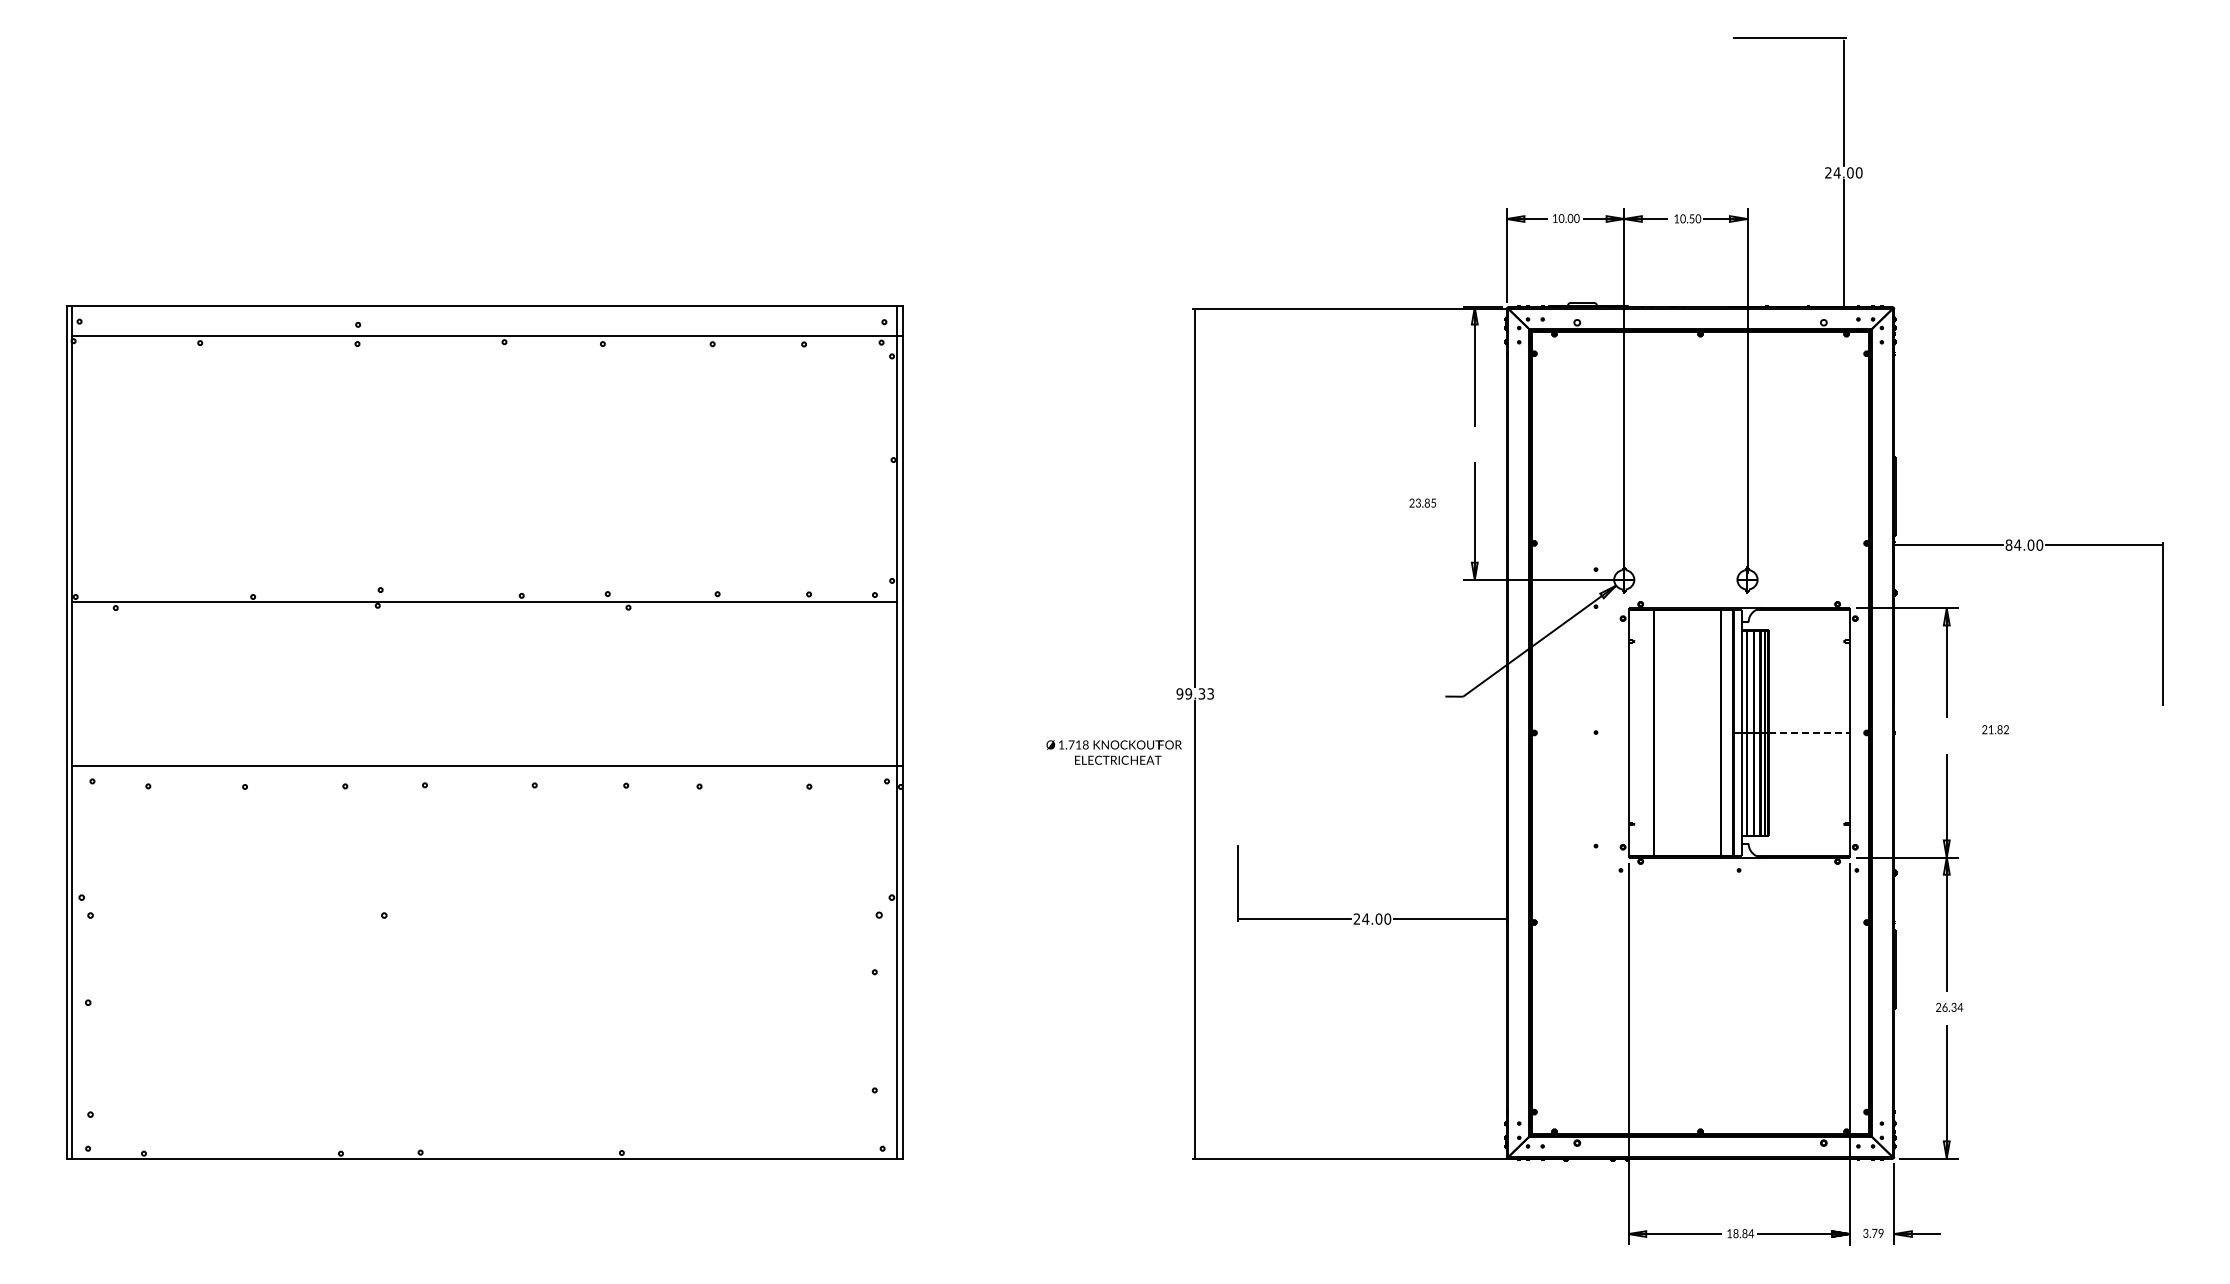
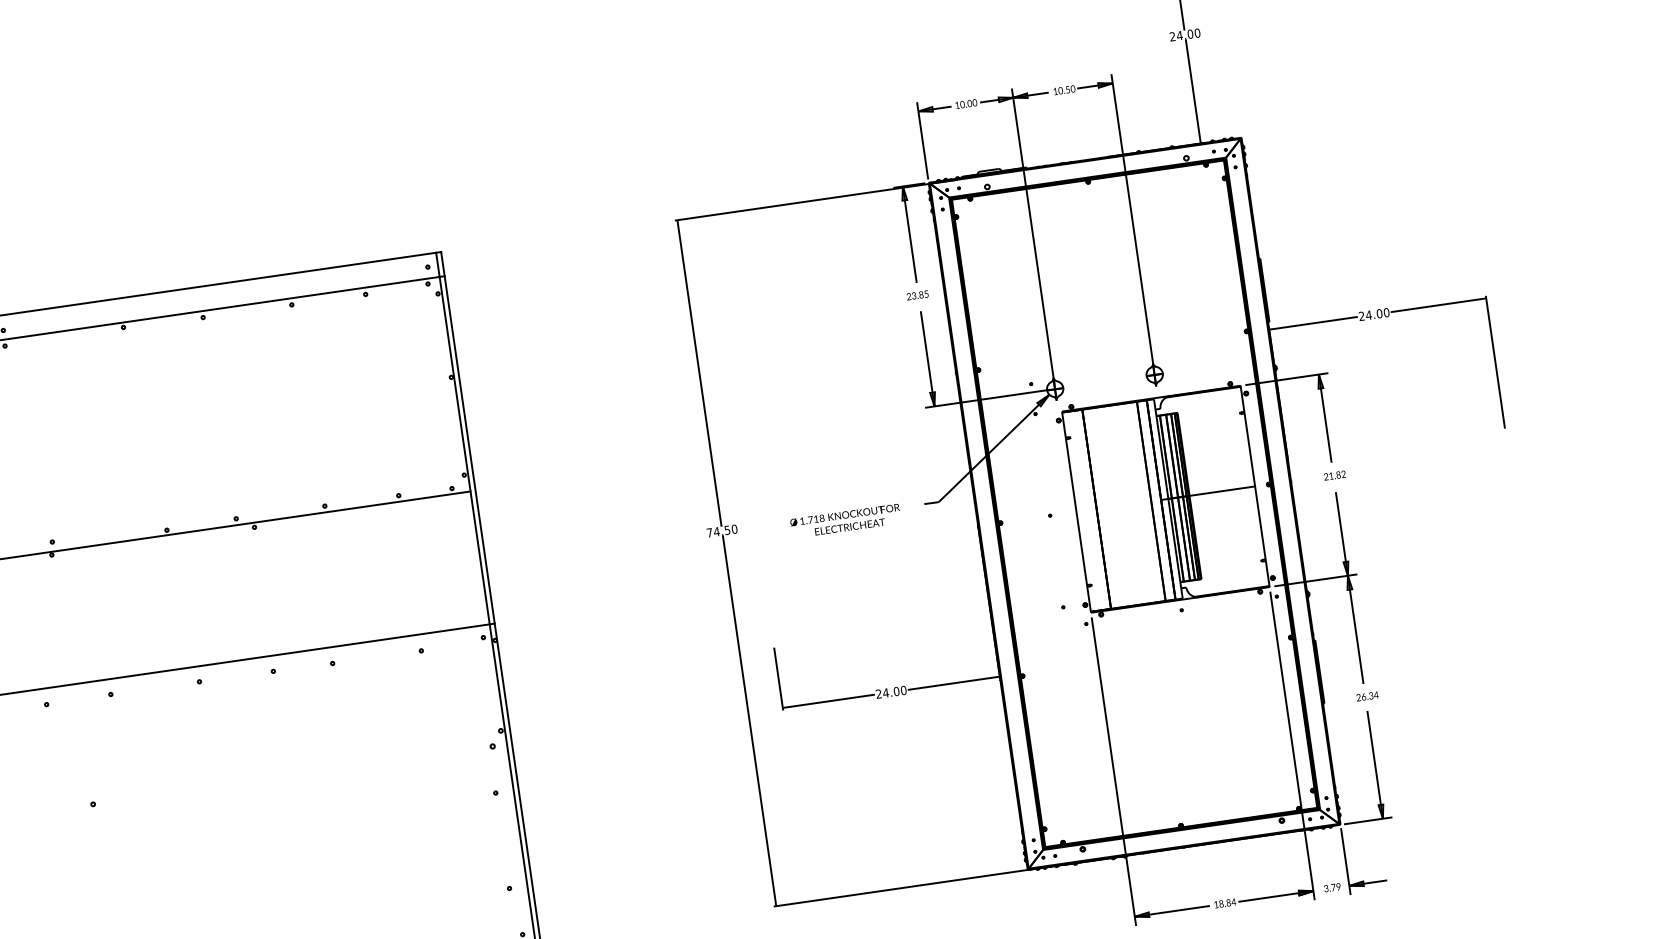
text: (1422, 502) -> (917, 294), moved
text: (2008, 544) -> (1361, 315), 84.00 -> 24.00
text: (1195, 693) -> (722, 530), 99.33 -> 74.50
text: (1995, 729) -> (1334, 475), moved
line: (1809, 732) -> (1222, 490), dashed -> solid
text: (1113, 752) -> (845, 521), moved

